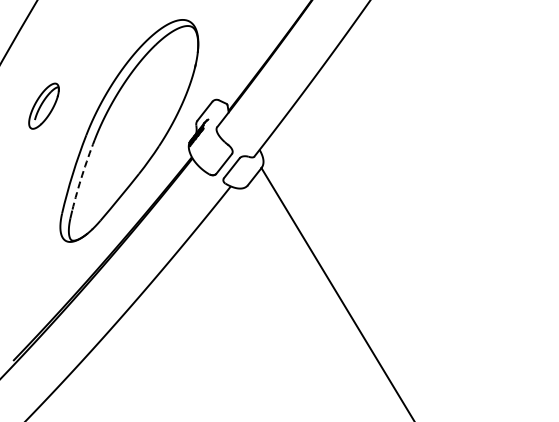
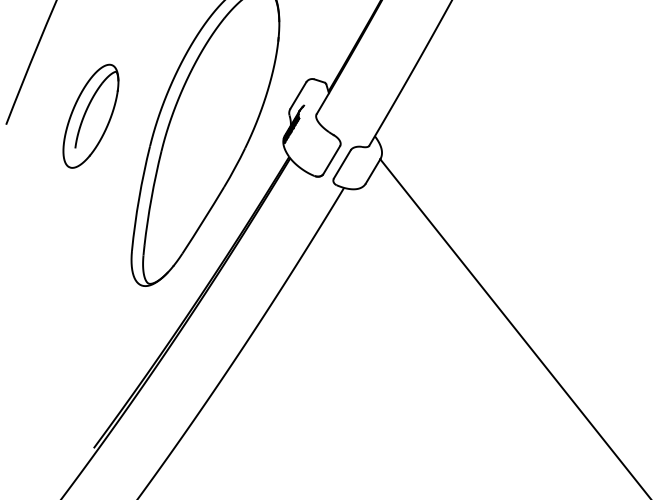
part: (43, 105) -> (90, 115), size x1.67
arc: (82, 175) -> (151, 198), dashed -> solid

